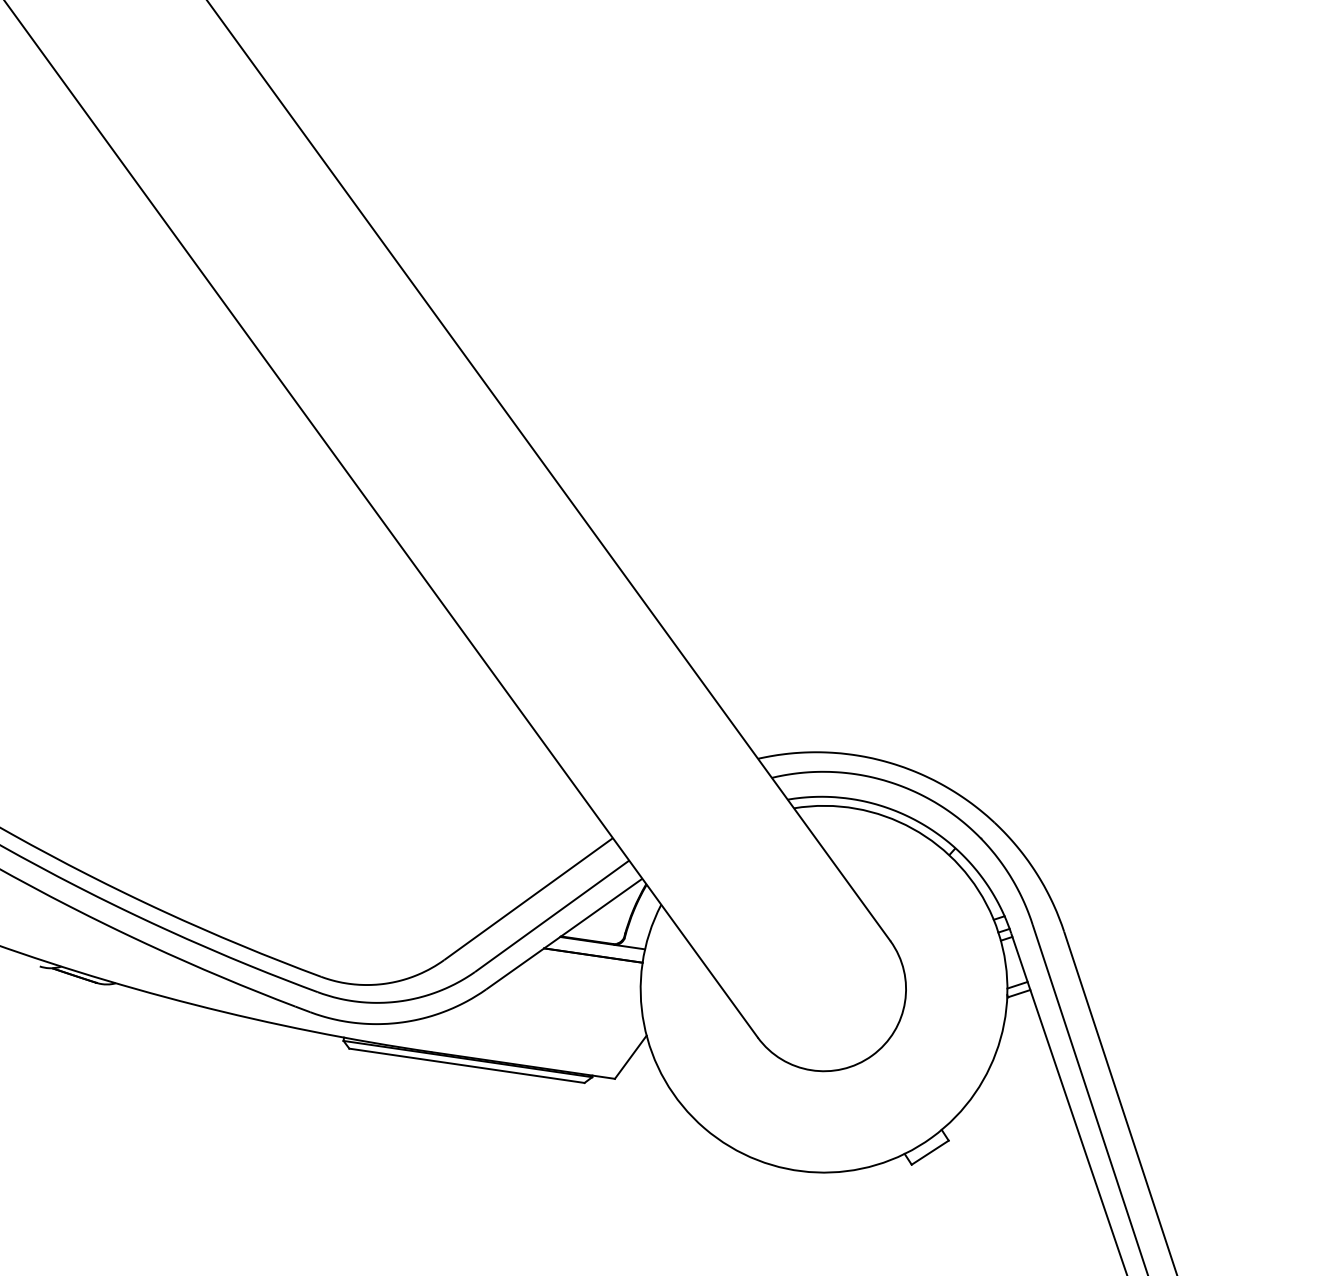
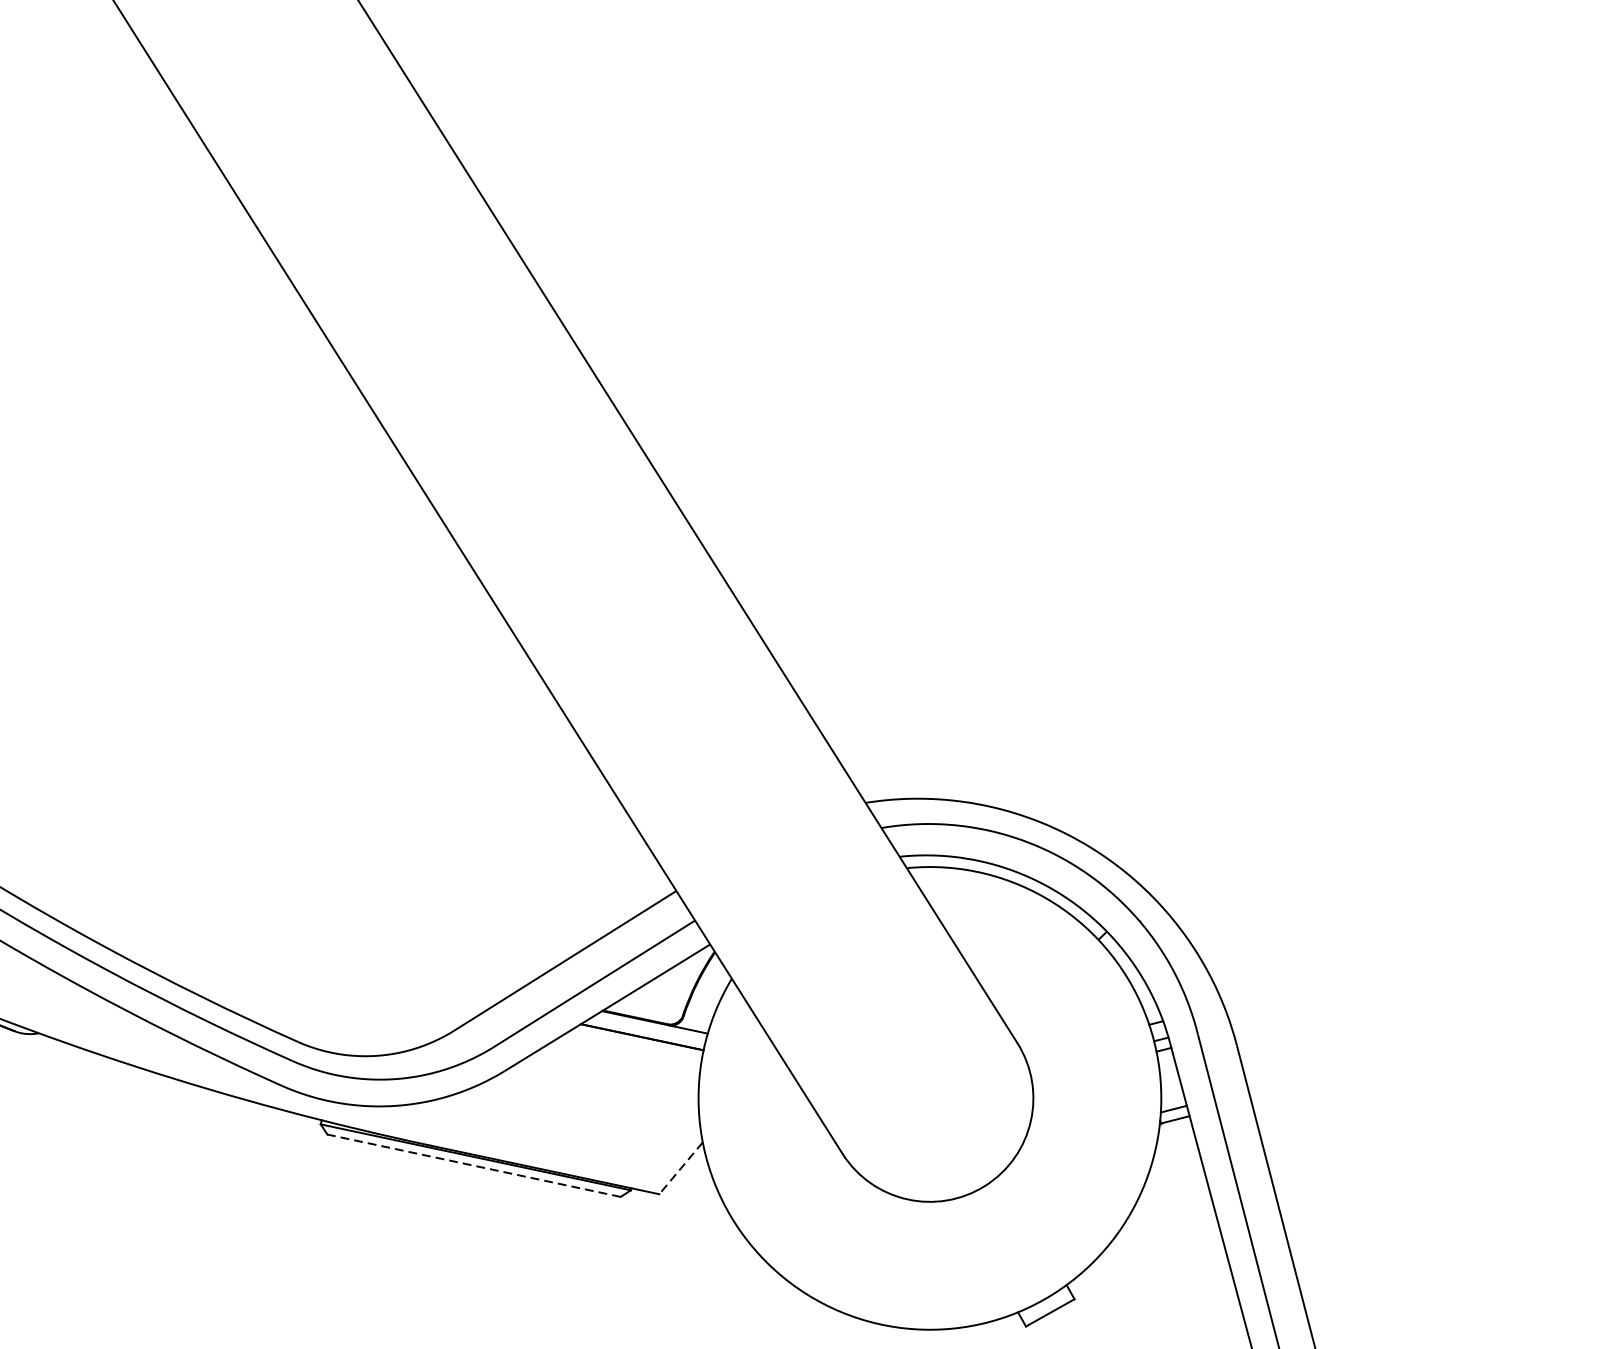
line: (630, 1057) -> (680, 1168), solid -> dashed
line: (466, 1065) -> (473, 1165), solid -> dashed

